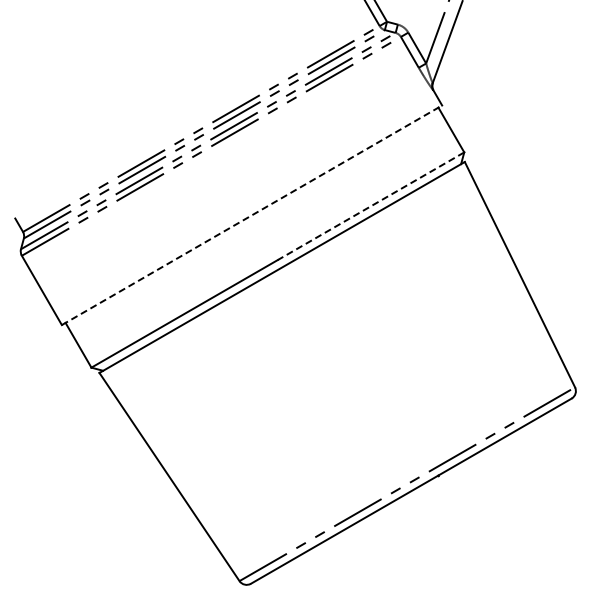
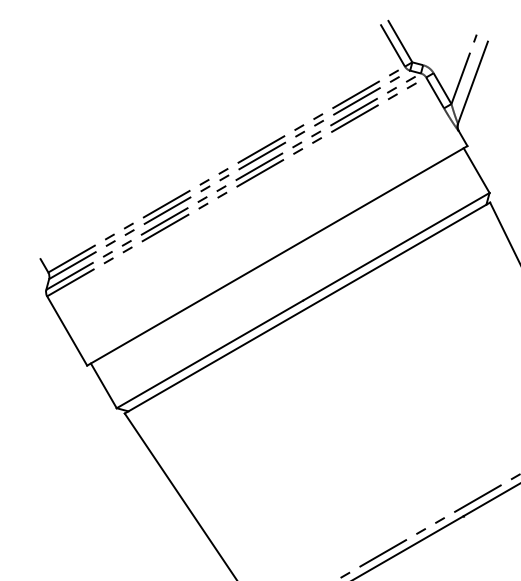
line: (371, 206) -> (396, 247), dashed -> solid
line: (252, 215) -> (277, 256), dashed -> solid

